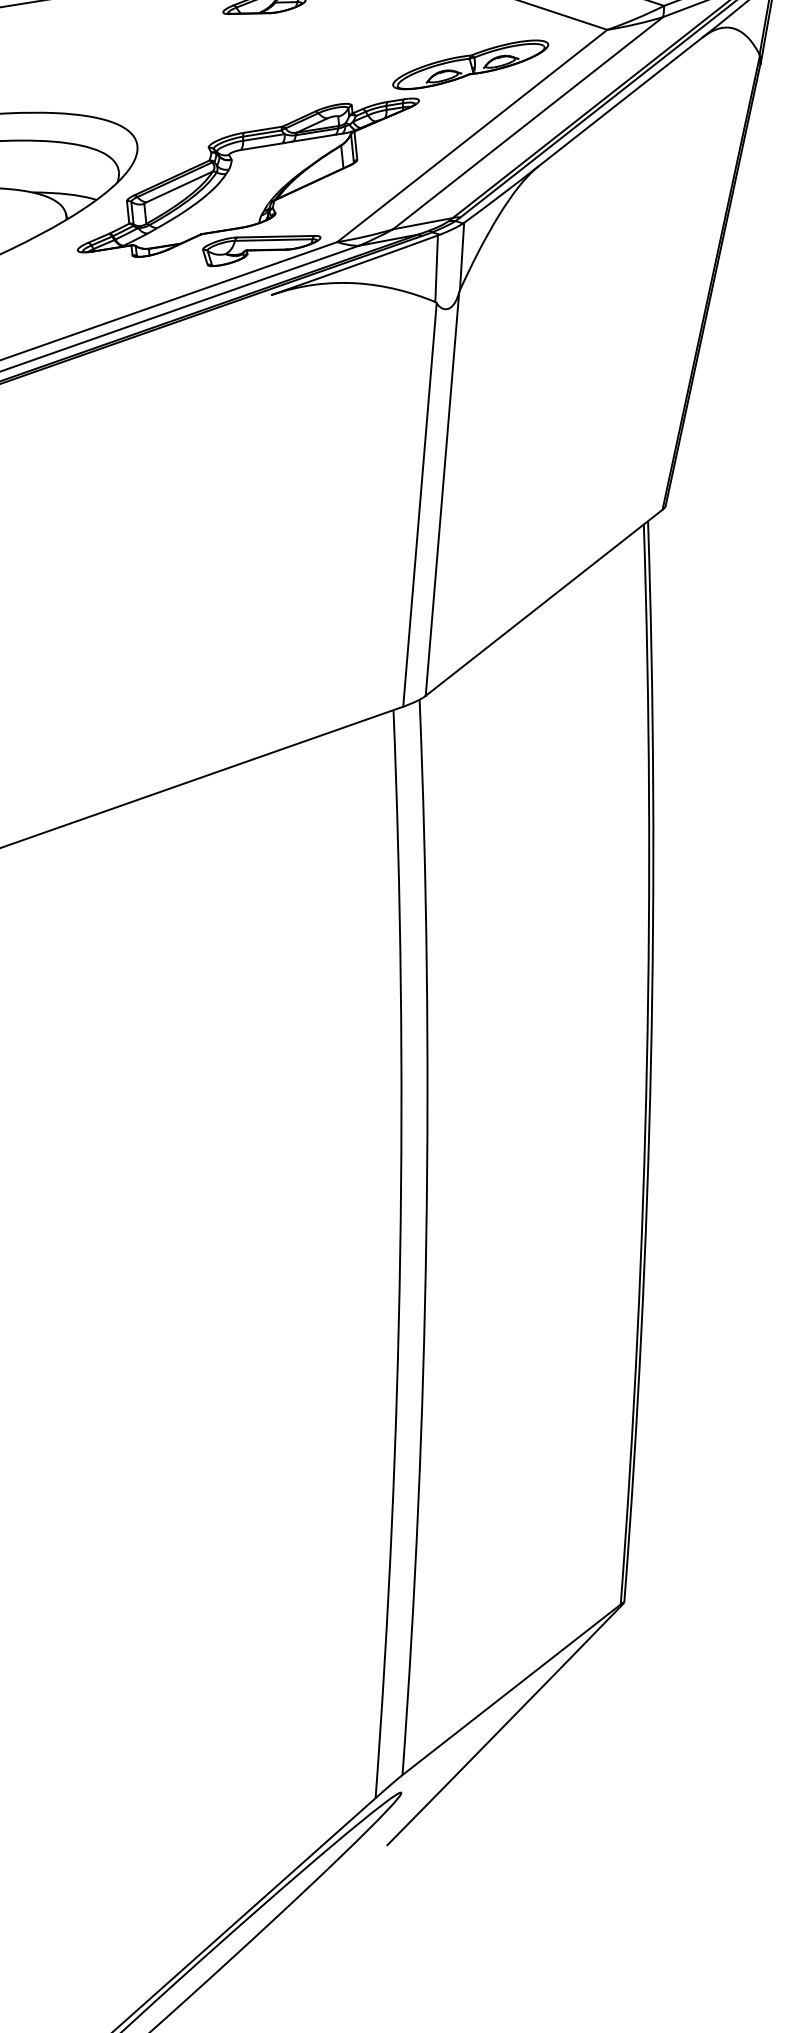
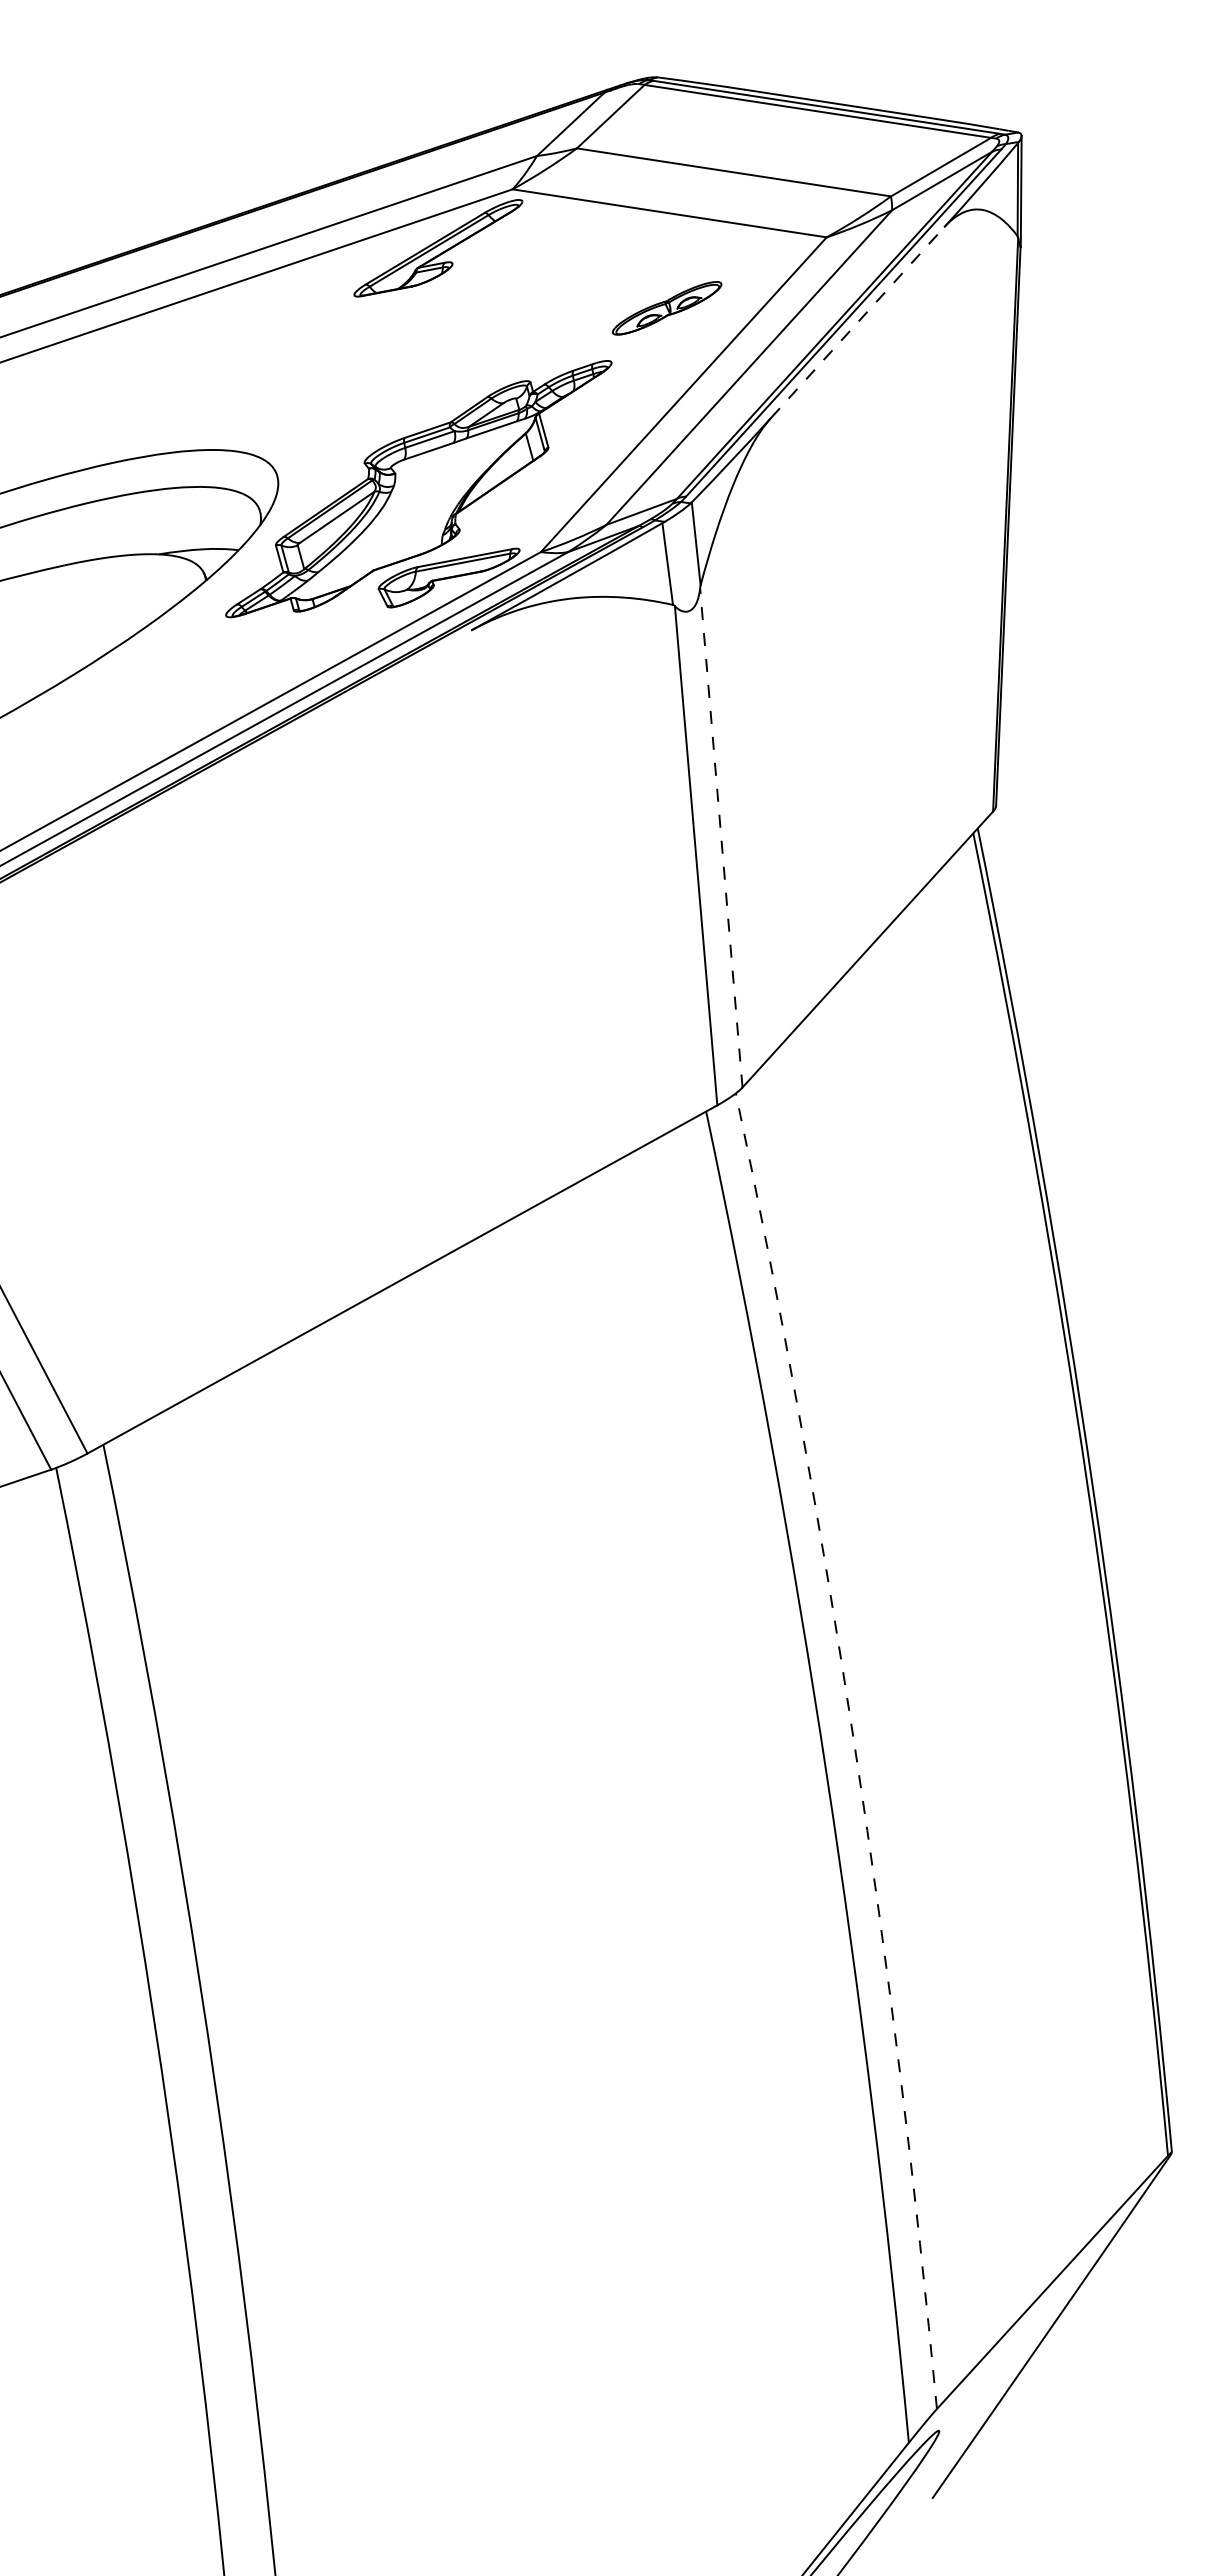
part: (470, 64) -> (666, 308), size x0.6
line: (620, 101) -> (857, 322), solid -> dashed
line: (442, 493) -> (721, 837), solid -> dashed
arc: (426, 1237) -> (855, 1748), solid -> dashed

